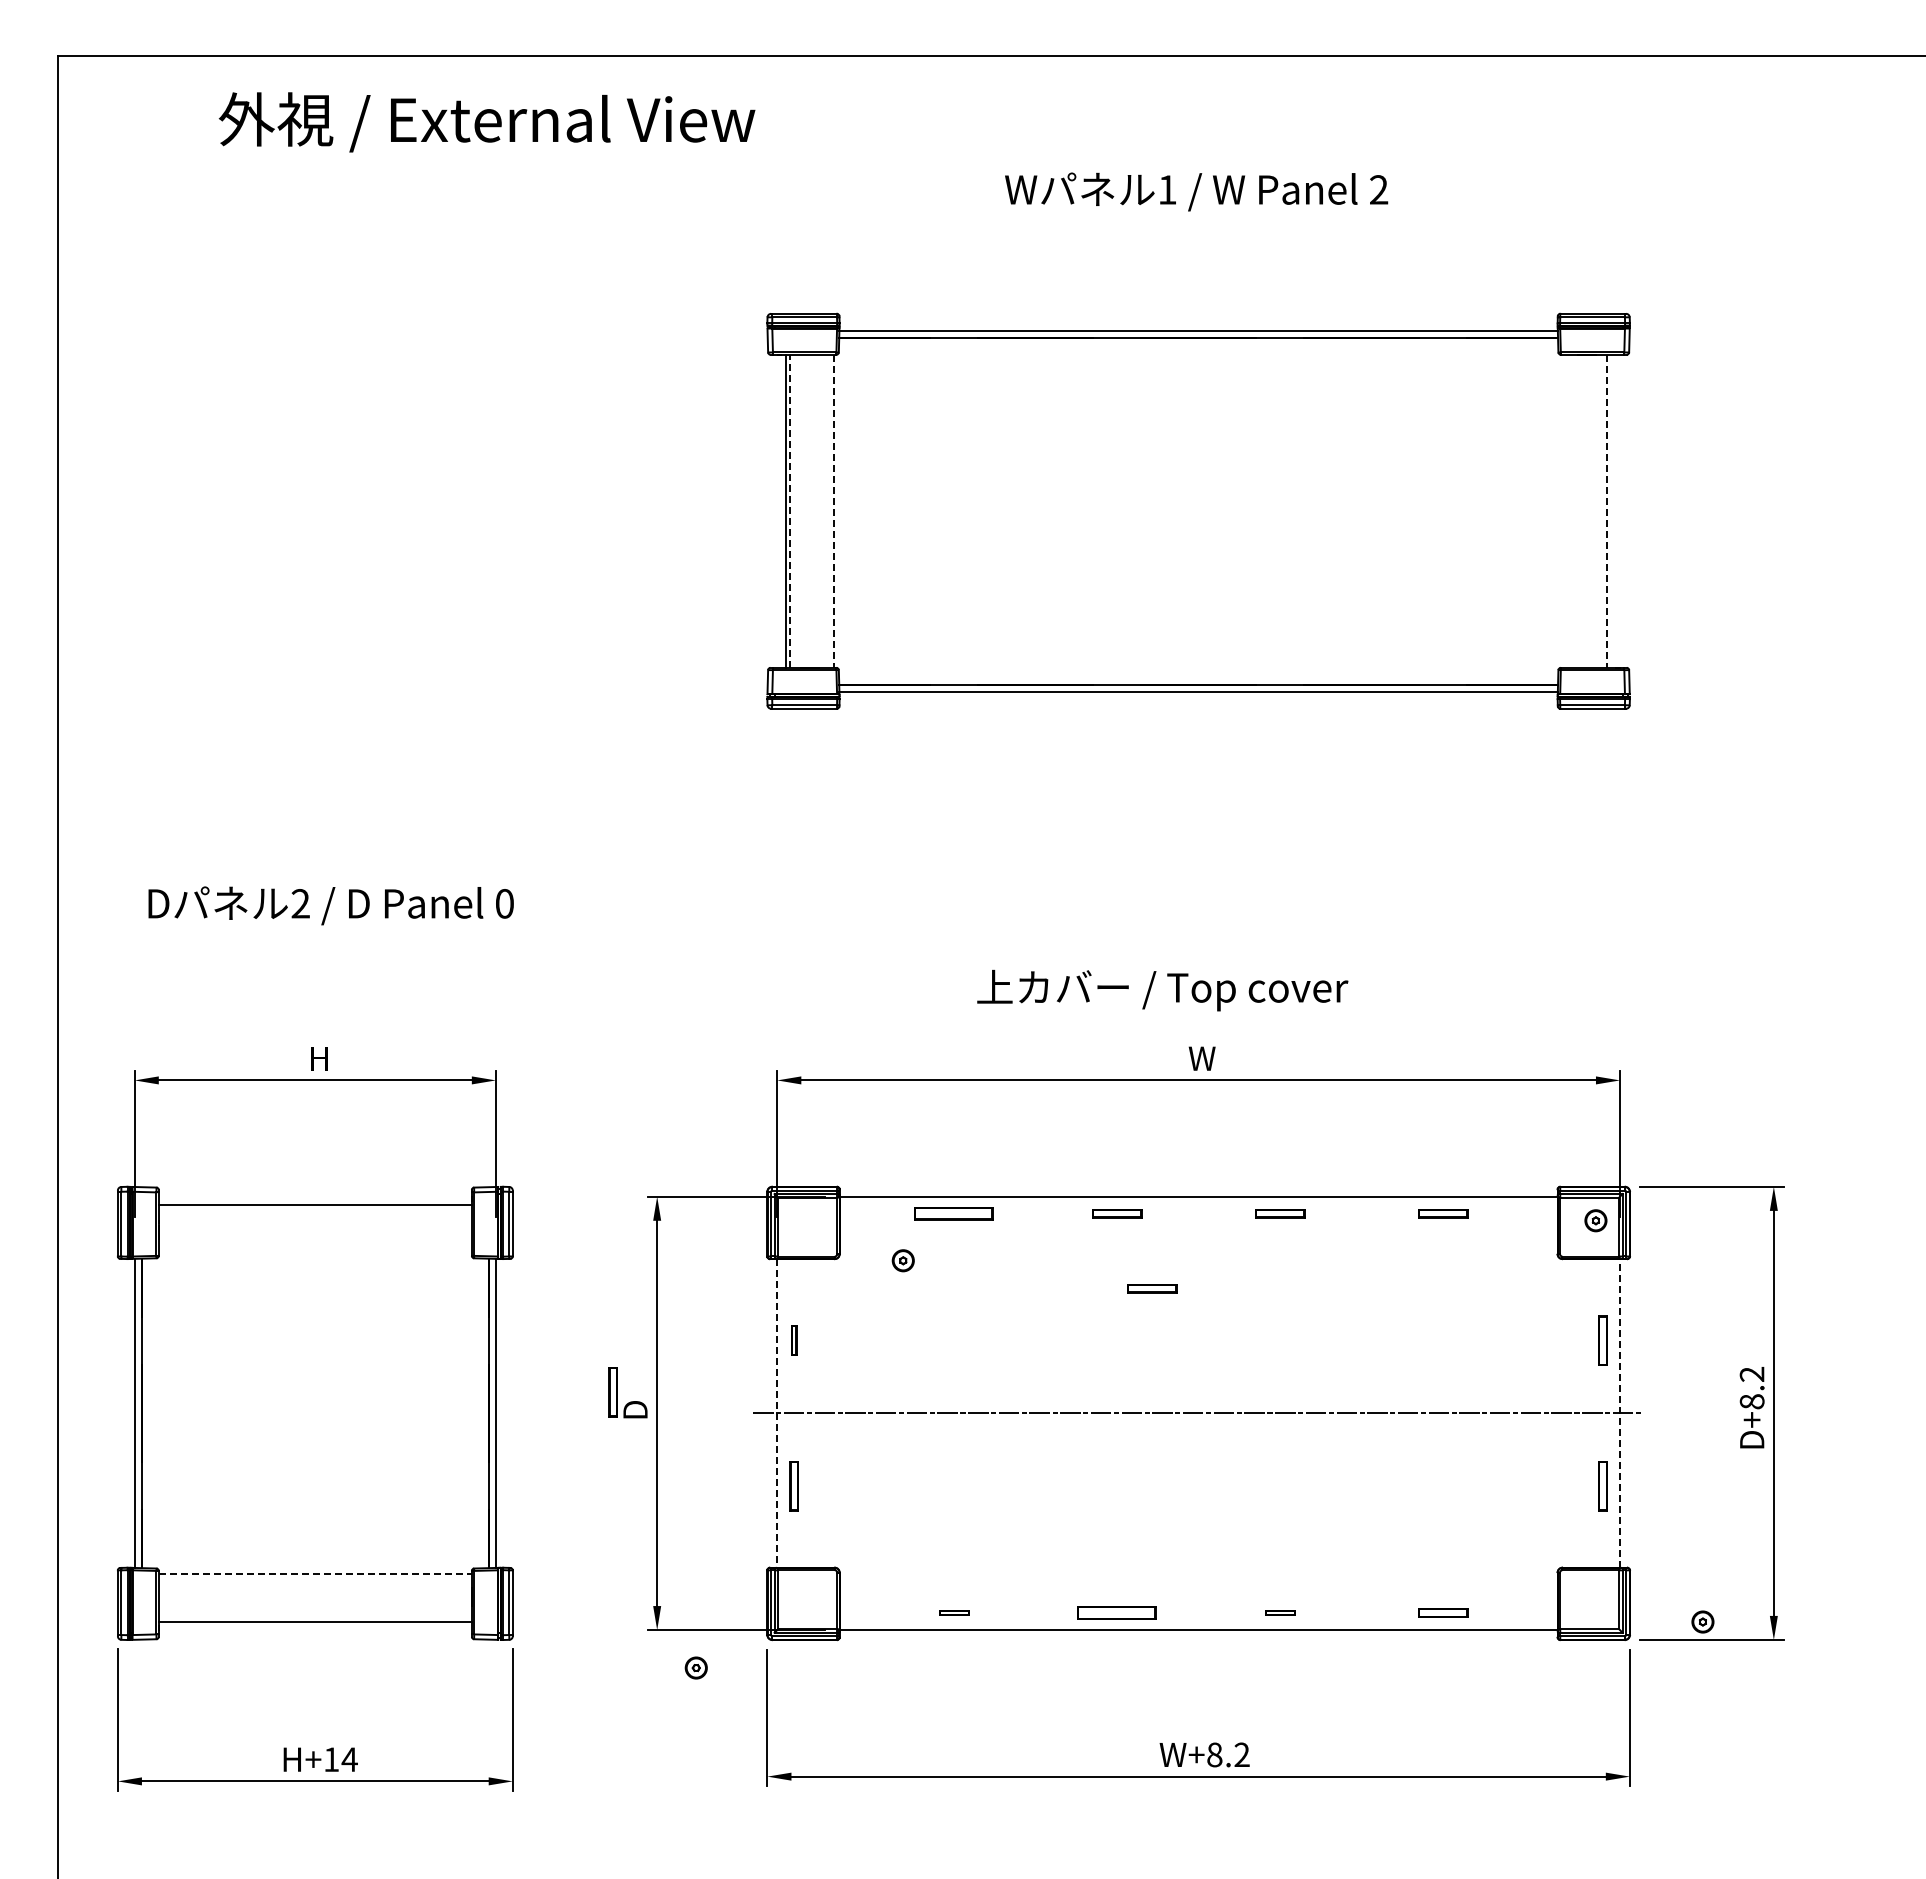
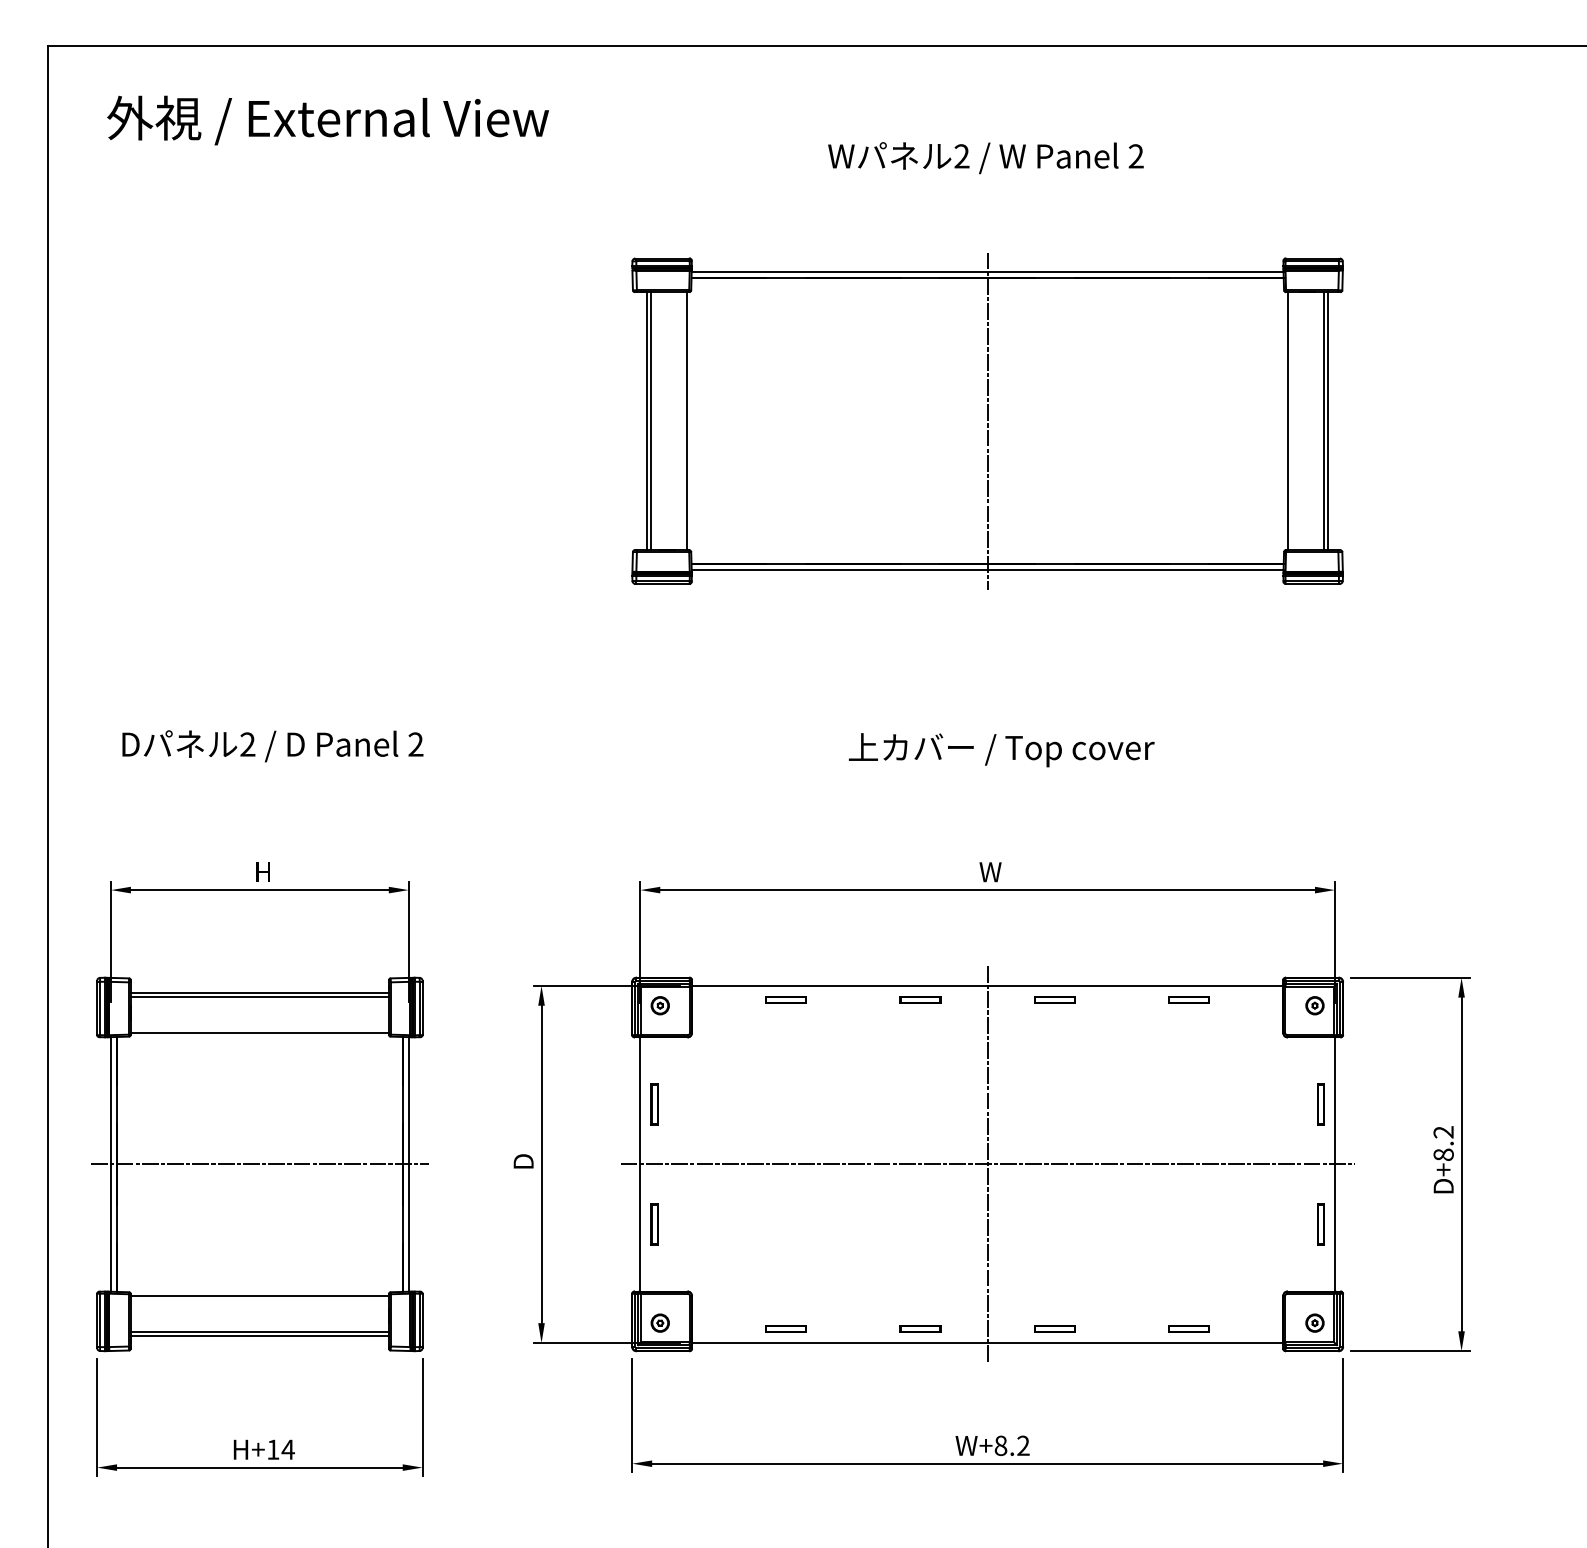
text: (486, 122) -> (327, 120), moved
text: (1167, 189) -> (961, 156), 1 -> 2
line: (1198, 510) -> (987, 420), added
line: (1563, 510) -> (1288, 420), added
line: (1611, 510) -> (1327, 420), added
line: (790, 511) -> (651, 421), dashed -> solid
line: (833, 511) -> (686, 421), dashed -> solid
line: (1606, 511) -> (1323, 421), dashed -> solid
text: (504, 903) -> (415, 744), 0 -> 2
text: (1162, 990) -> (1001, 750), moved
line: (314, 1209) -> (259, 996), added
part: (954, 1213) -> (786, 999), size x0.62
line: (314, 1253) -> (259, 1032), added
part: (902, 1260) -> (659, 1005), moved
part: (1152, 1288) -> (949, 1061), removed
part: (793, 1340) -> (653, 1104), size x1.67
part: (612, 1392) -> (504, 1147), removed
line: (1620, 1412) -> (1335, 1163), dashed -> solid
line: (315, 1413) -> (260, 1164), added
line: (777, 1413) -> (640, 1164), dashed -> solid
line: (1198, 1413) -> (987, 1164), added
line: (315, 1573) -> (260, 1296), dashed -> solid
part: (954, 1612) -> (786, 1328), size x1.67
part: (1117, 1612) -> (920, 1328), size x0.62
part: (1280, 1612) -> (1055, 1328), size x1.67
line: (314, 1616) -> (259, 1331), added
part: (1702, 1621) -> (1314, 1322), moved
part: (695, 1667) -> (659, 1322), moved

